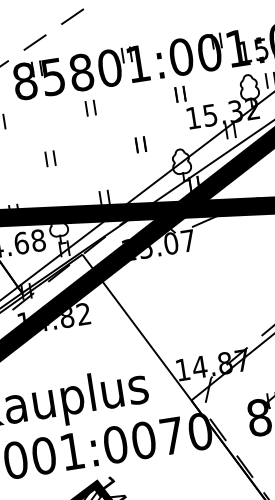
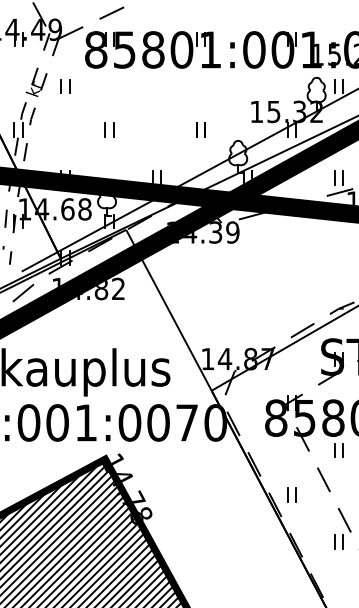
part: (180, 94) -> (247, 86), removed
part: (90, 108) -> (156, 86), removed
text: (167, 244) -> (211, 232), 15.07 -> 14.39

